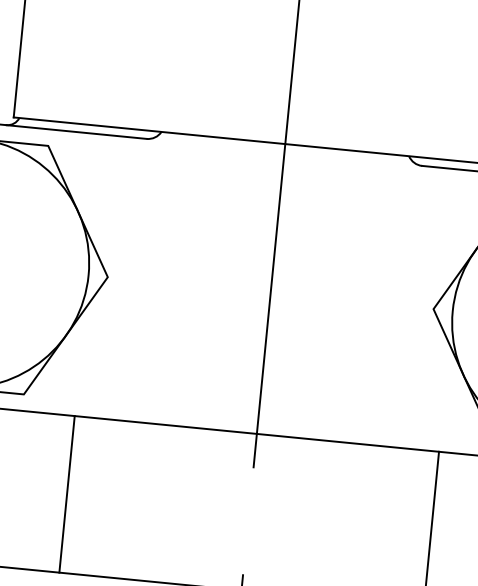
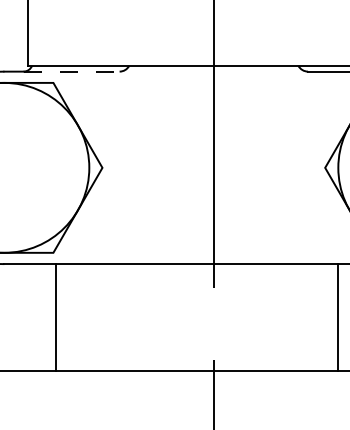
line: (77, 131) -> (72, 71), solid -> dashed
line: (67, 494) -> (56, 317), moved

